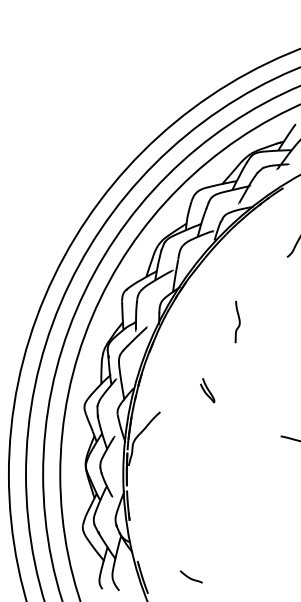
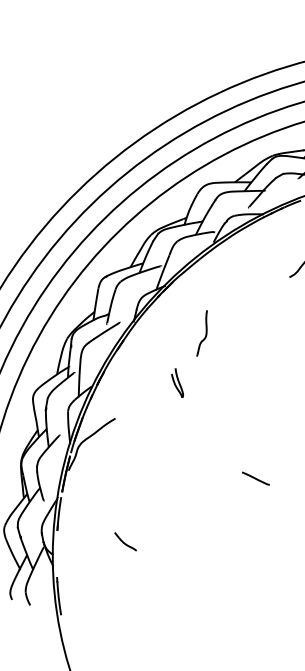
curve: (238, 321) -> (205, 333), moved
part: (207, 390) -> (177, 382), moved
curve: (189, 576) -> (123, 540), moved

